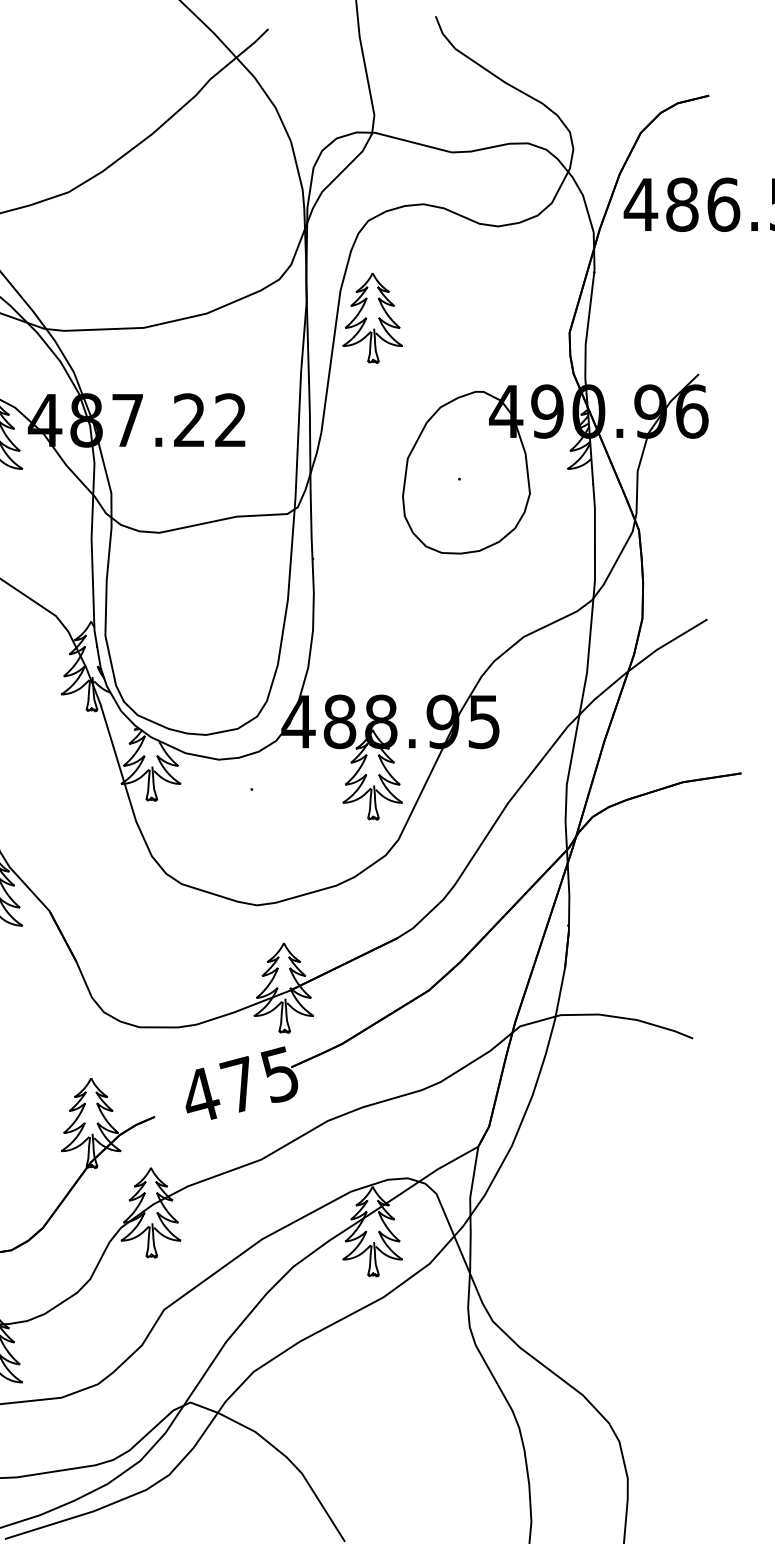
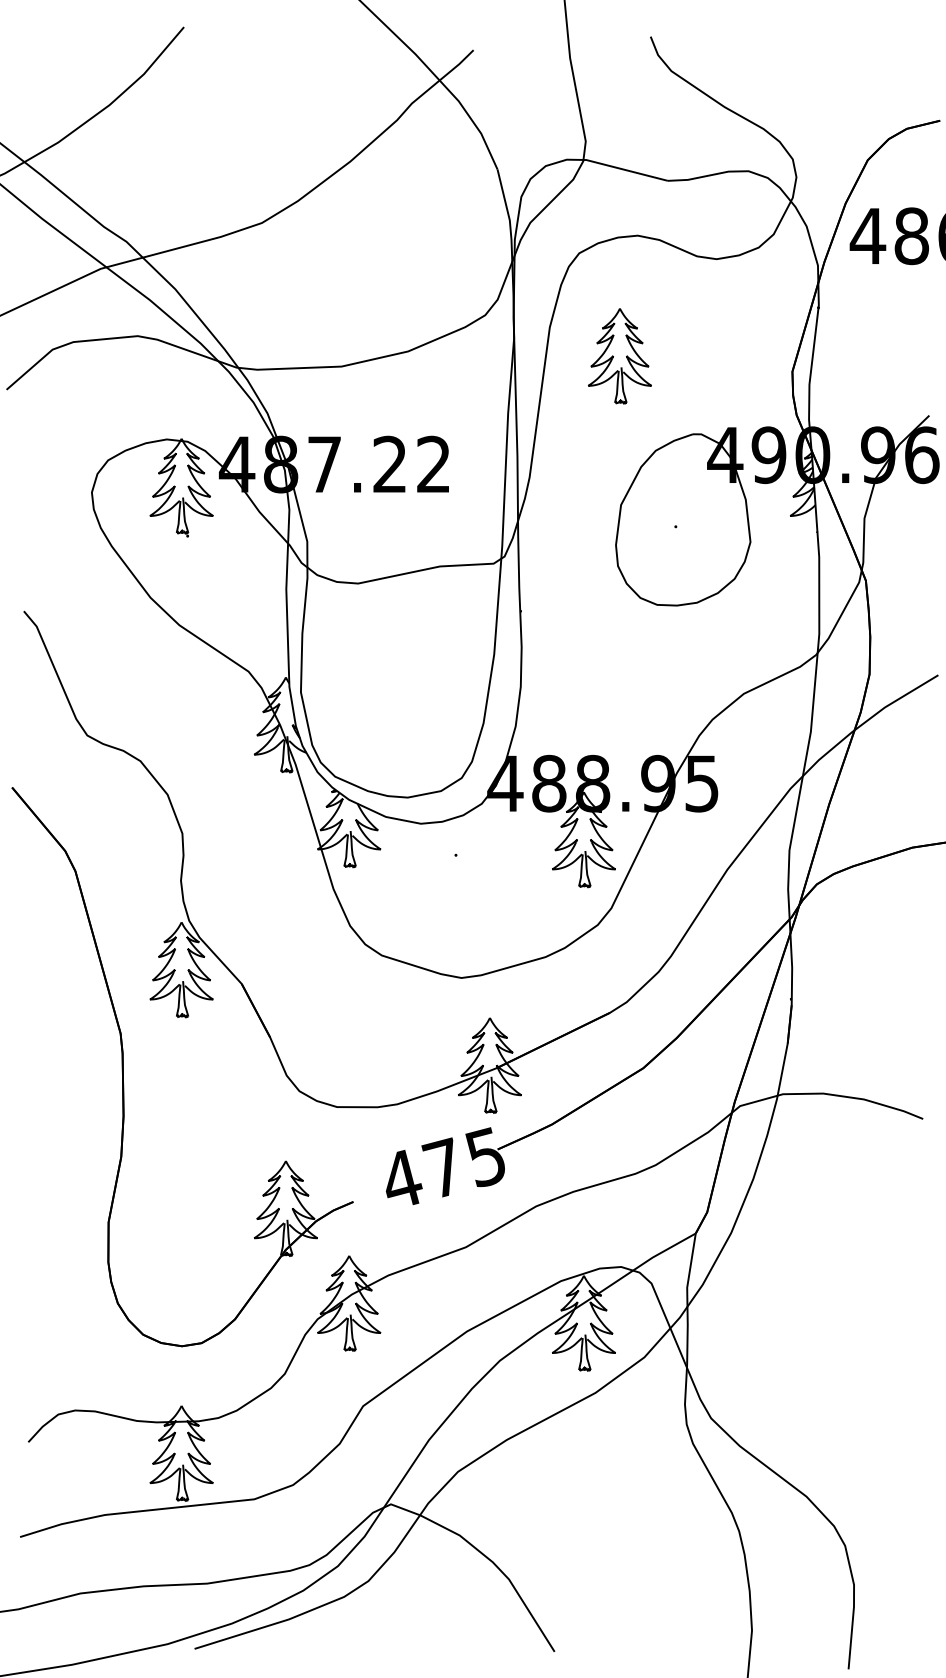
part: (372, 318) -> (619, 356), moved

